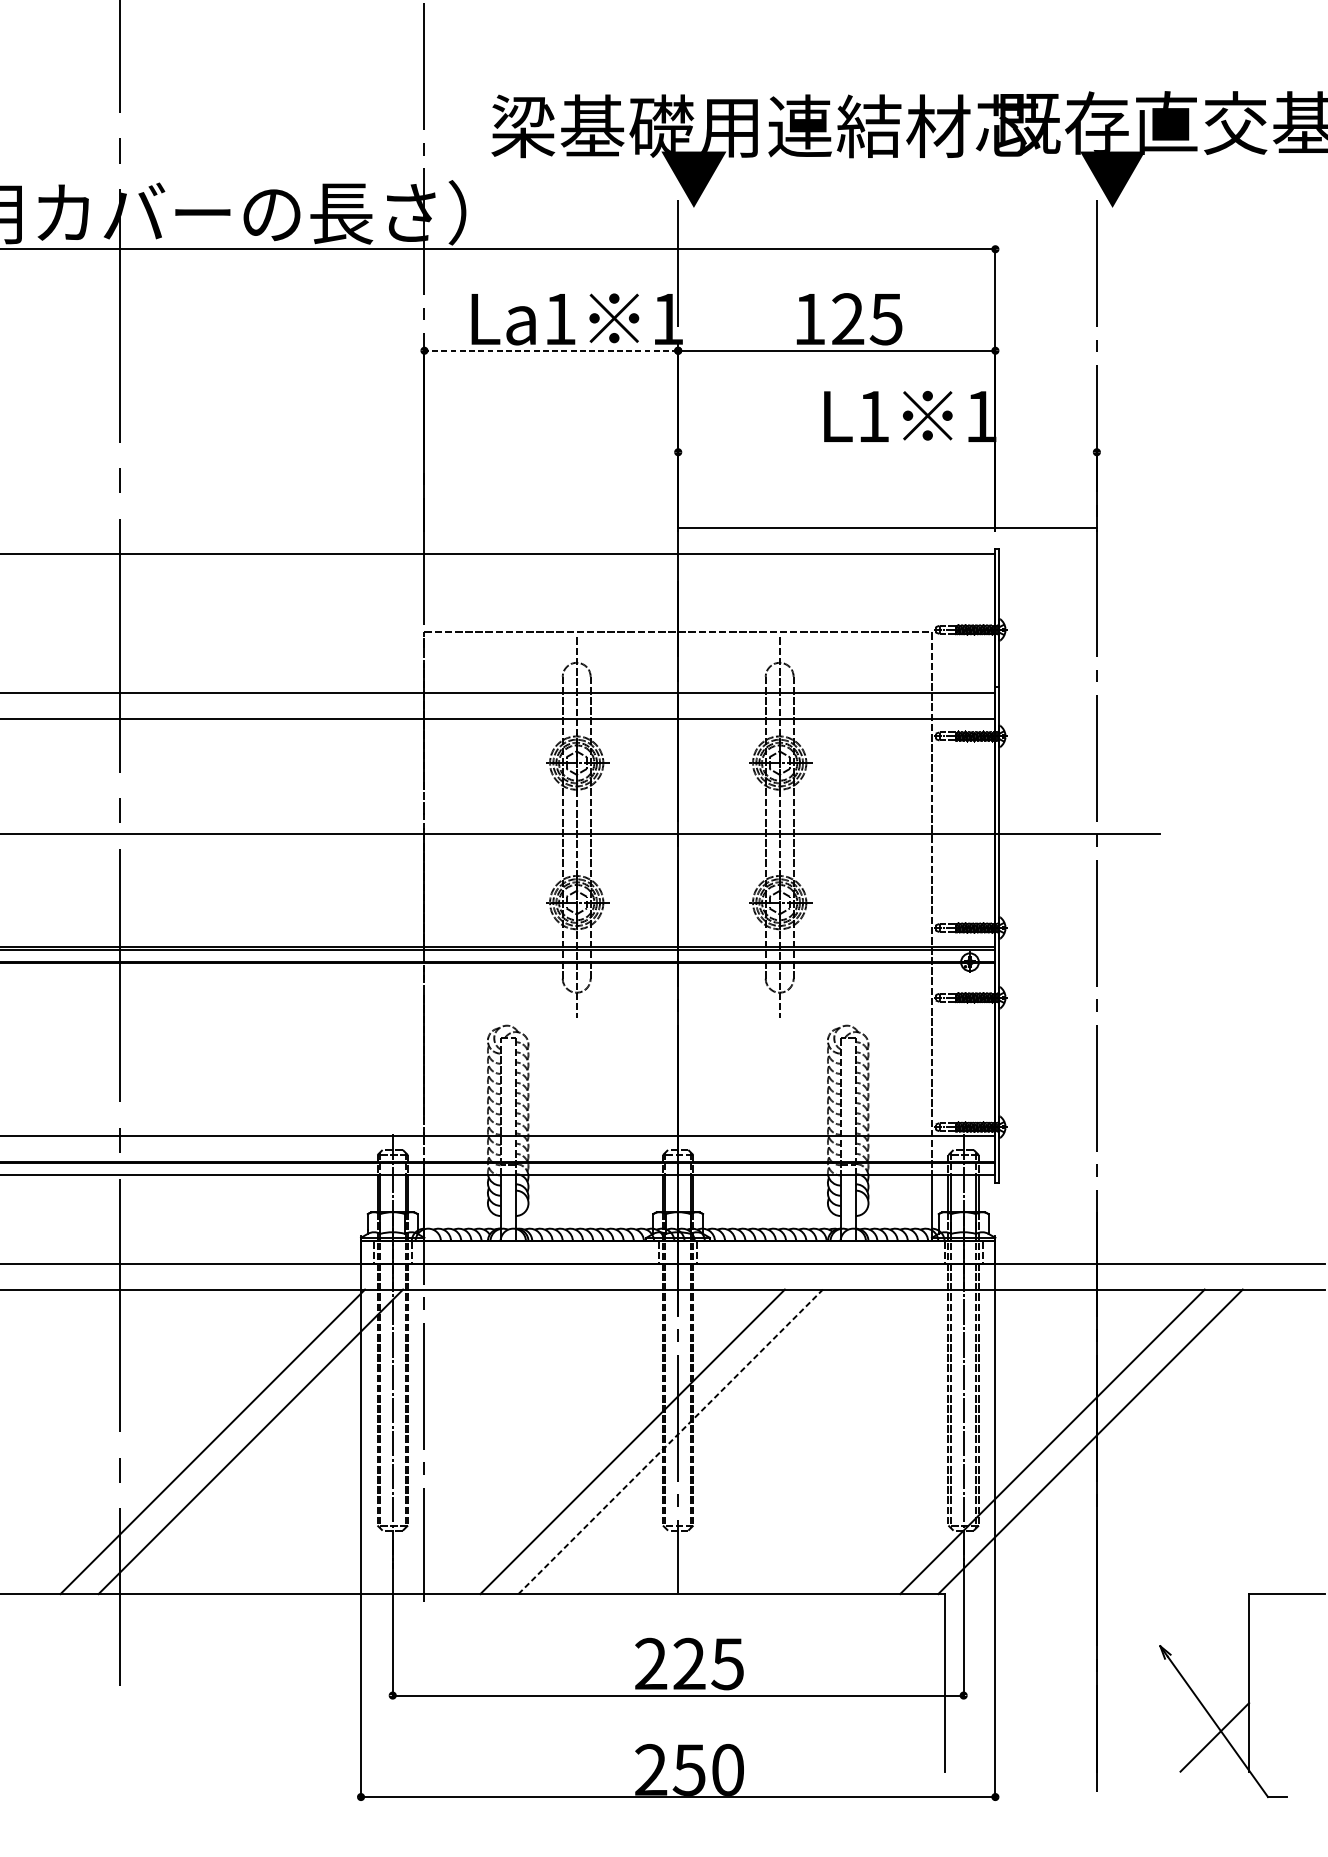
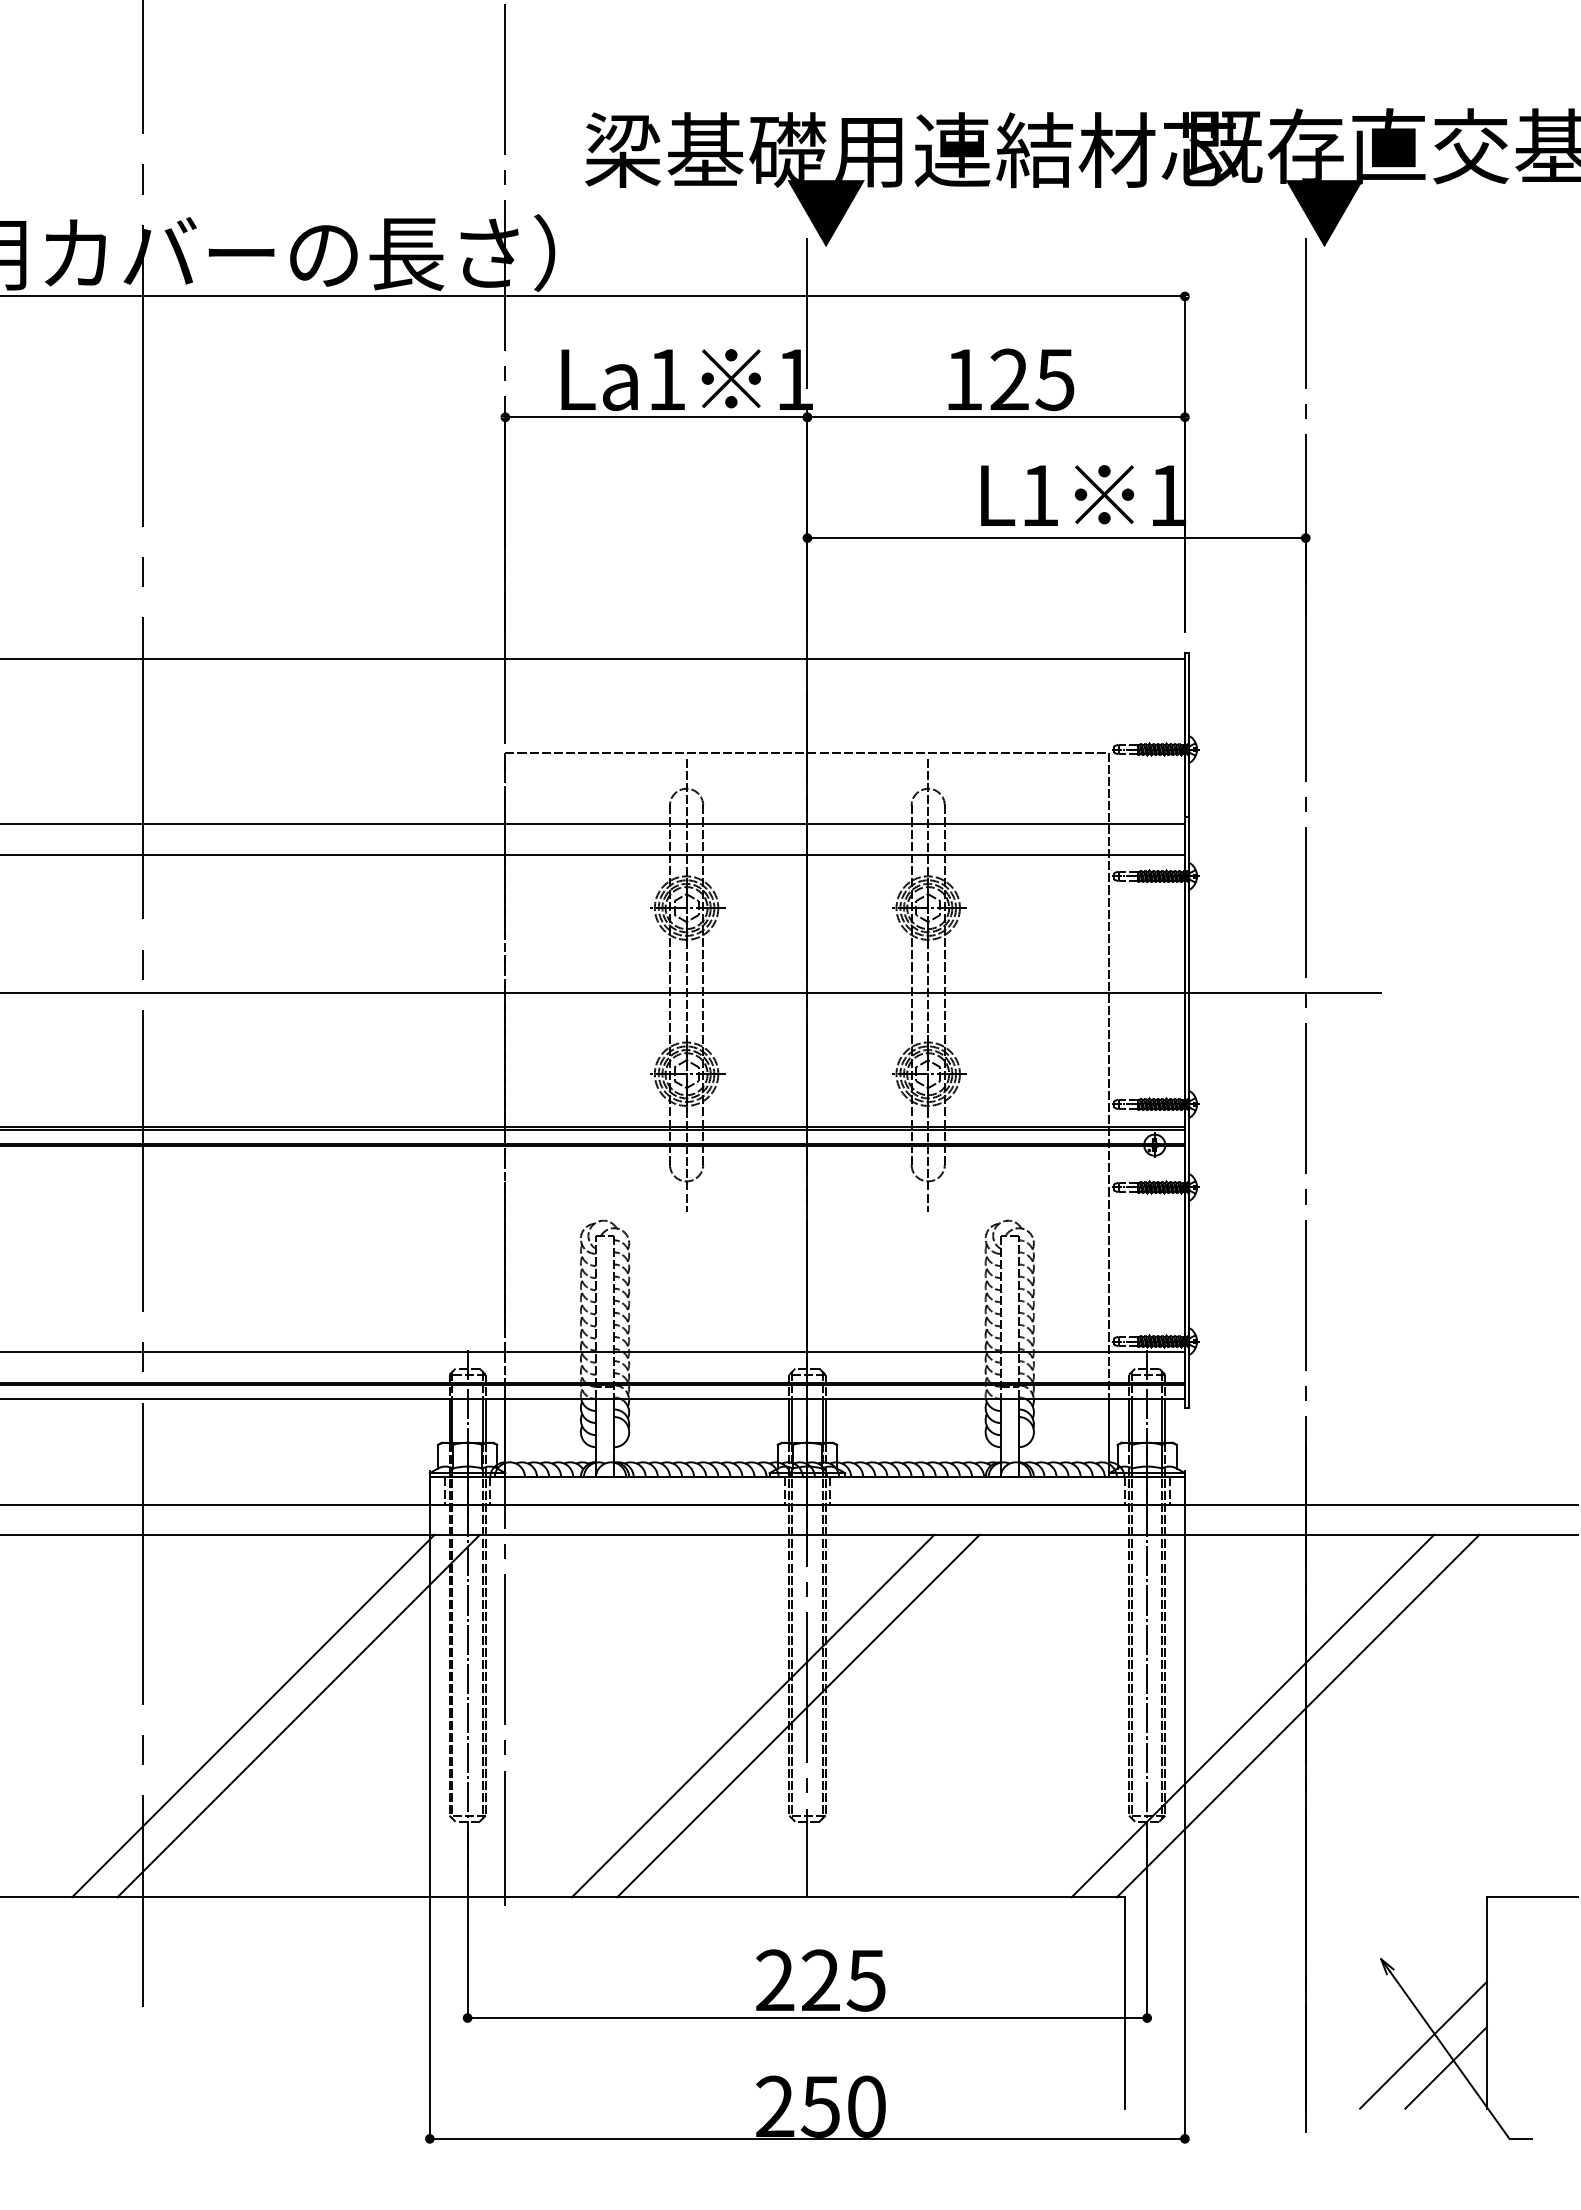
line: (550, 350) -> (655, 417), dashed -> solid
line: (887, 528) -> (1056, 538), moved
line: (670, 1441) -> (798, 1715), dashed -> solid
line: (1195, 1717) -> (1423, 2044), added

